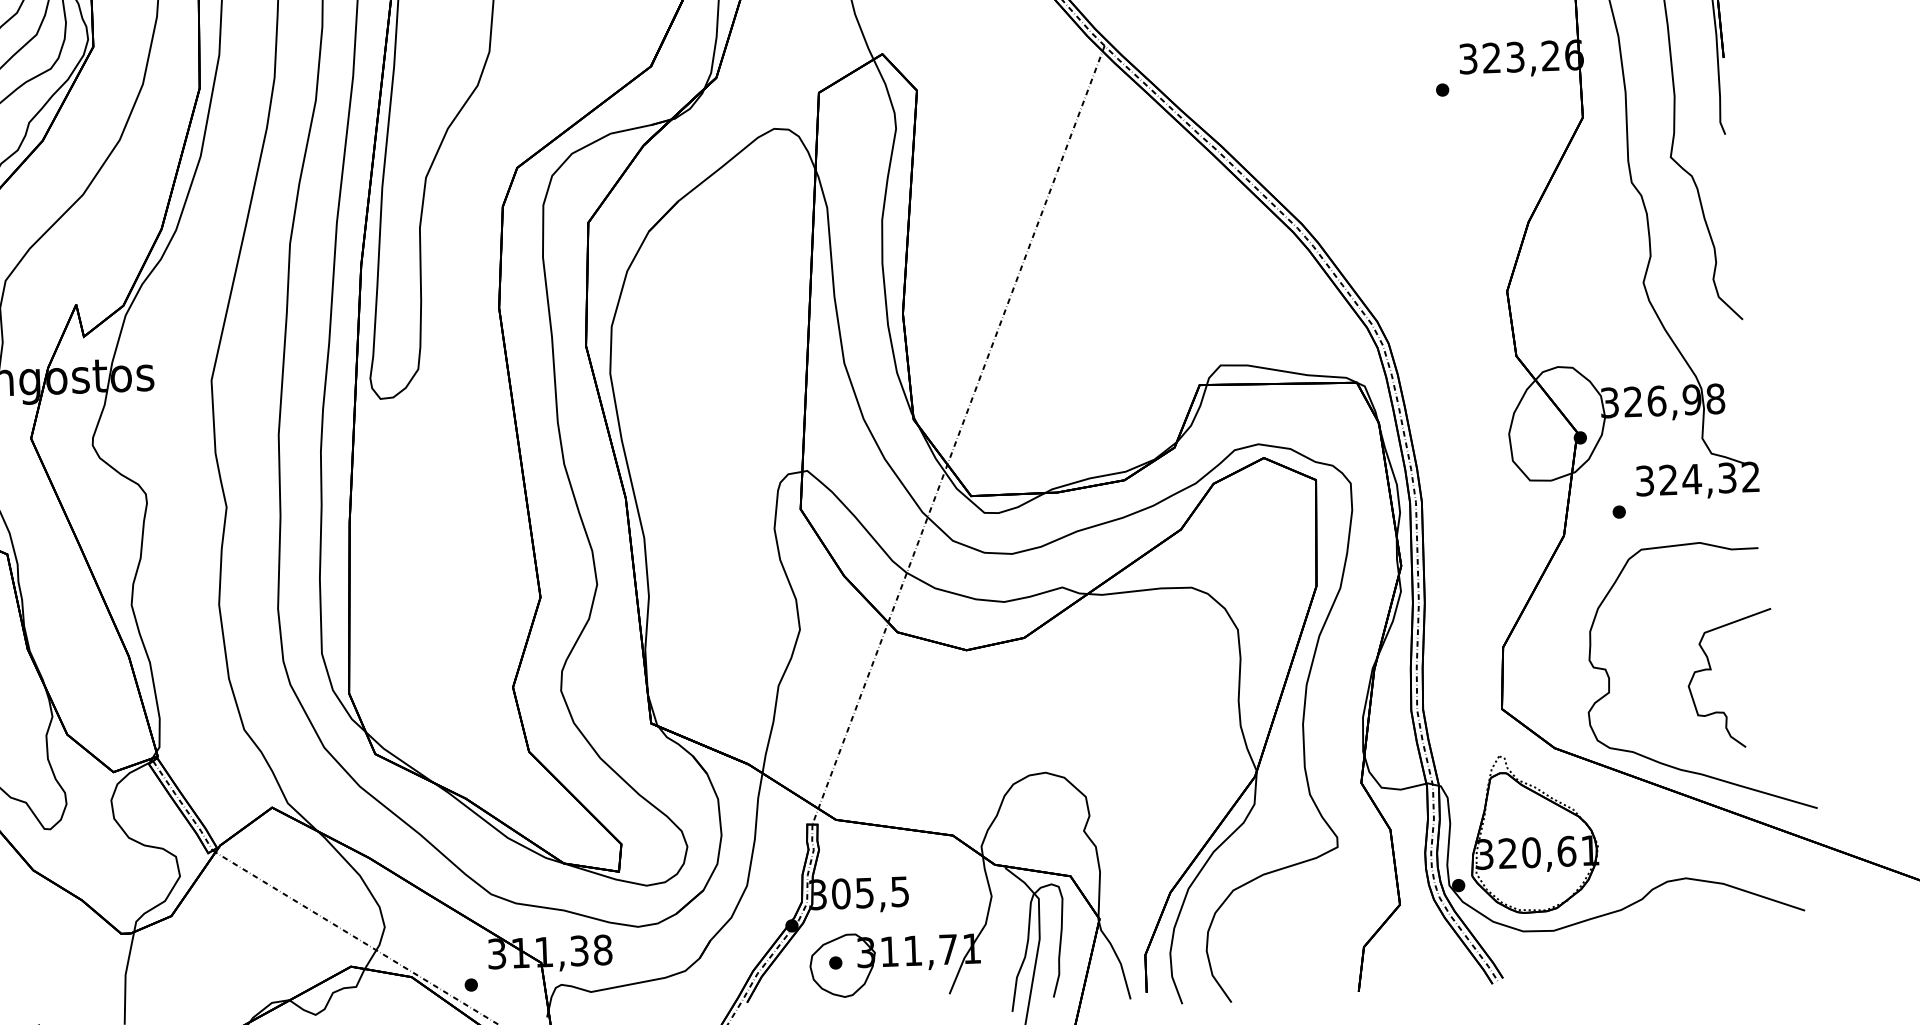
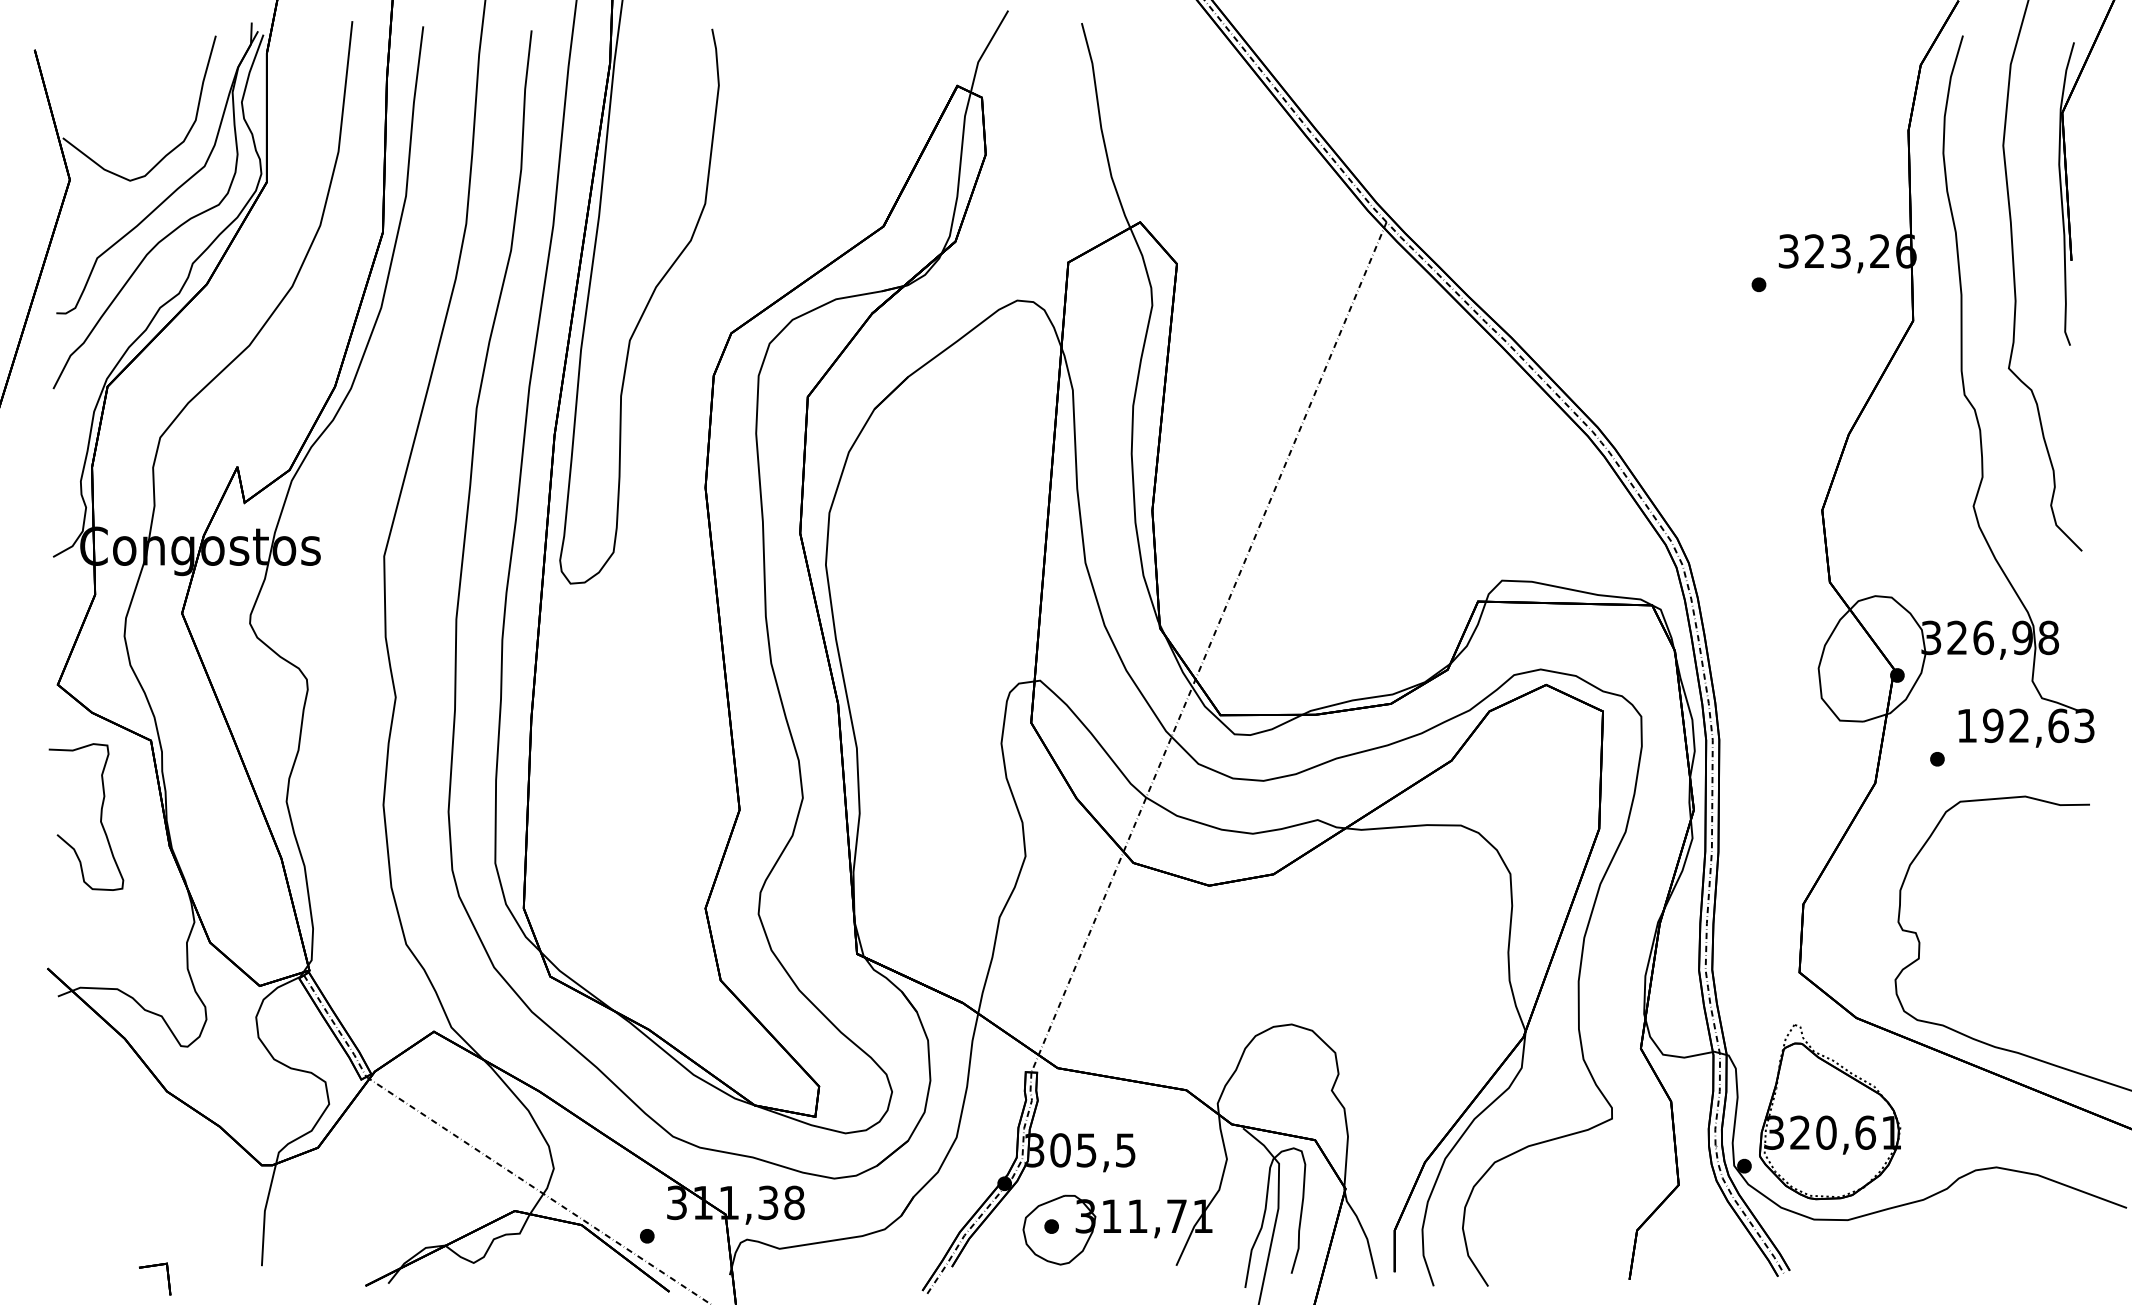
text: (1697, 478) -> (2025, 725), 324,32 -> 192,63
curve: (1711, 669) -> (2033, 937), removed

